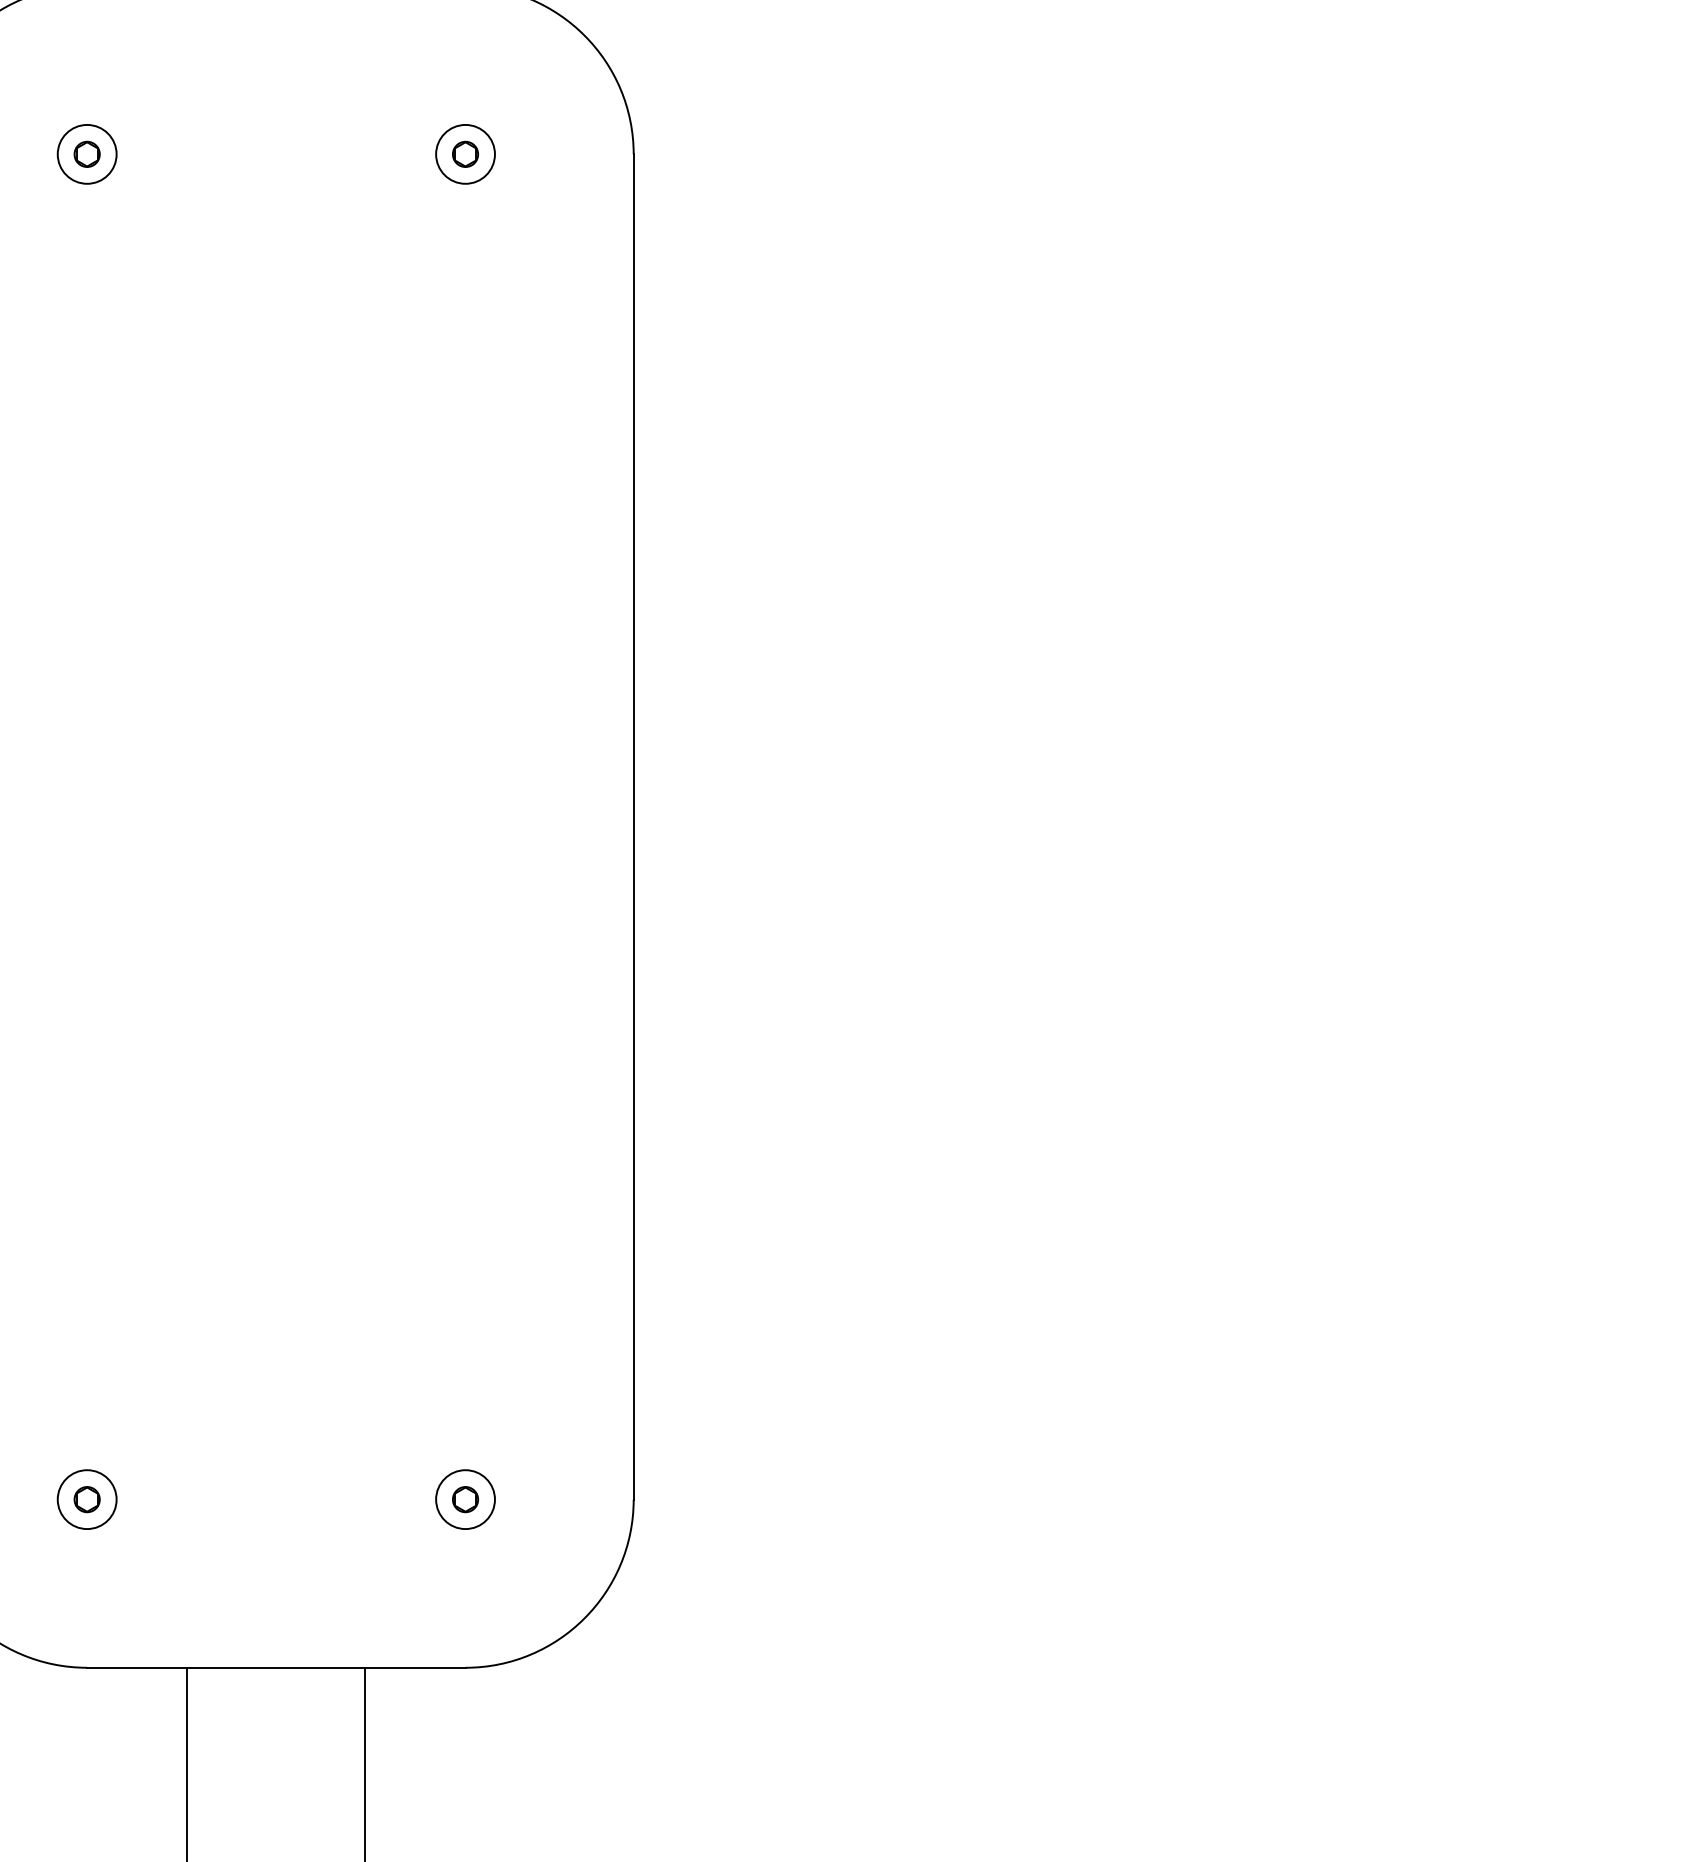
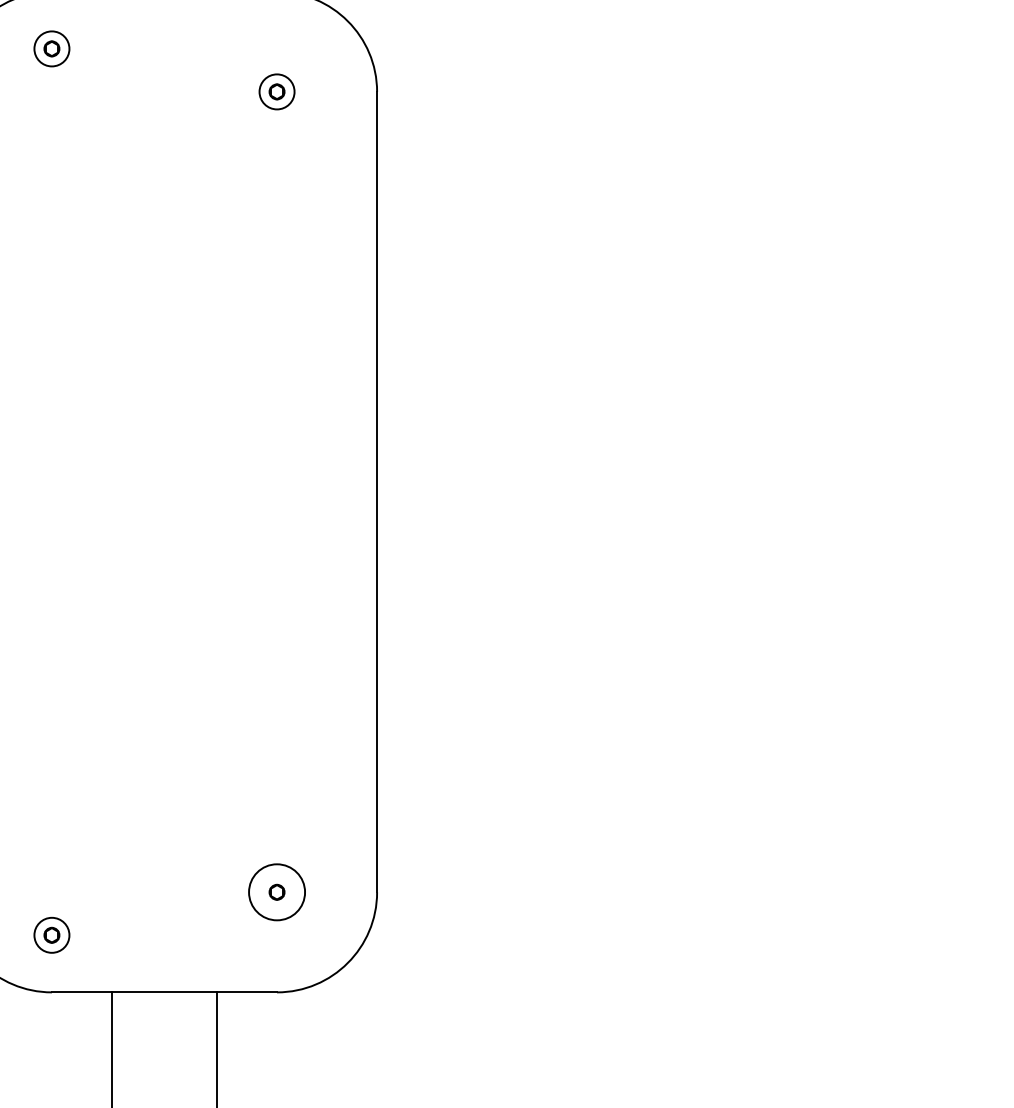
part: (86, 153) -> (51, 48), moved
part: (86, 1498) -> (51, 934), moved
circle: (464, 1498) -> (276, 891), size x1.6

